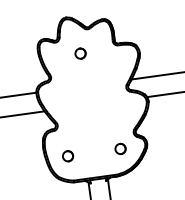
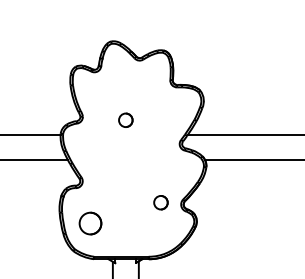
circle: (80, 53) -> (125, 119), moved
circle: (120, 148) -> (160, 202), moved
circle: (67, 156) -> (90, 223), size x1.6

